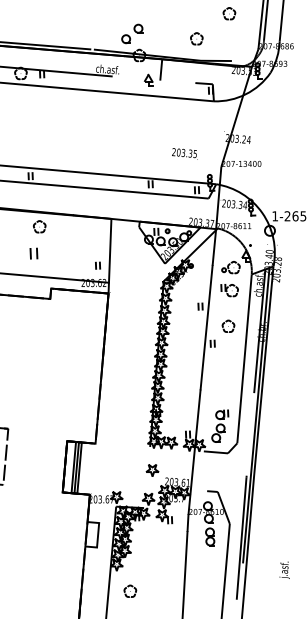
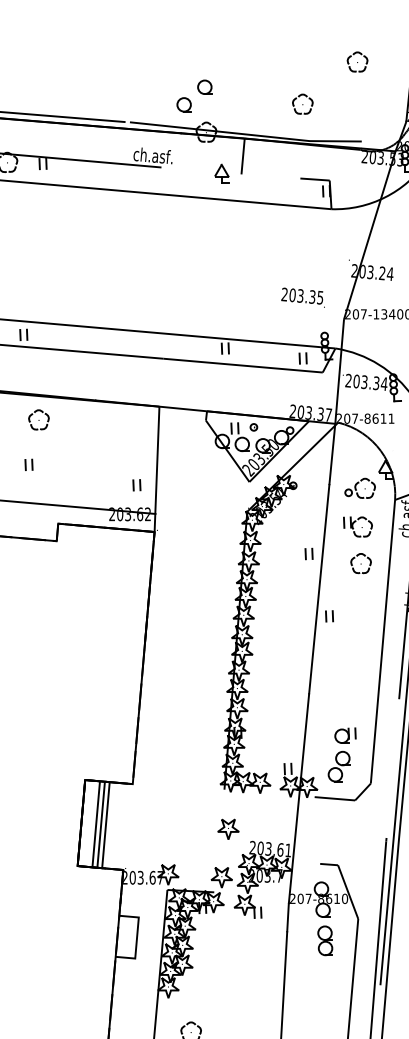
text: (184, 153) -> (302, 296), moved
part: (33, 253) -> (28, 464), size x0.62
part: (228, 325) -> (361, 562), moved

